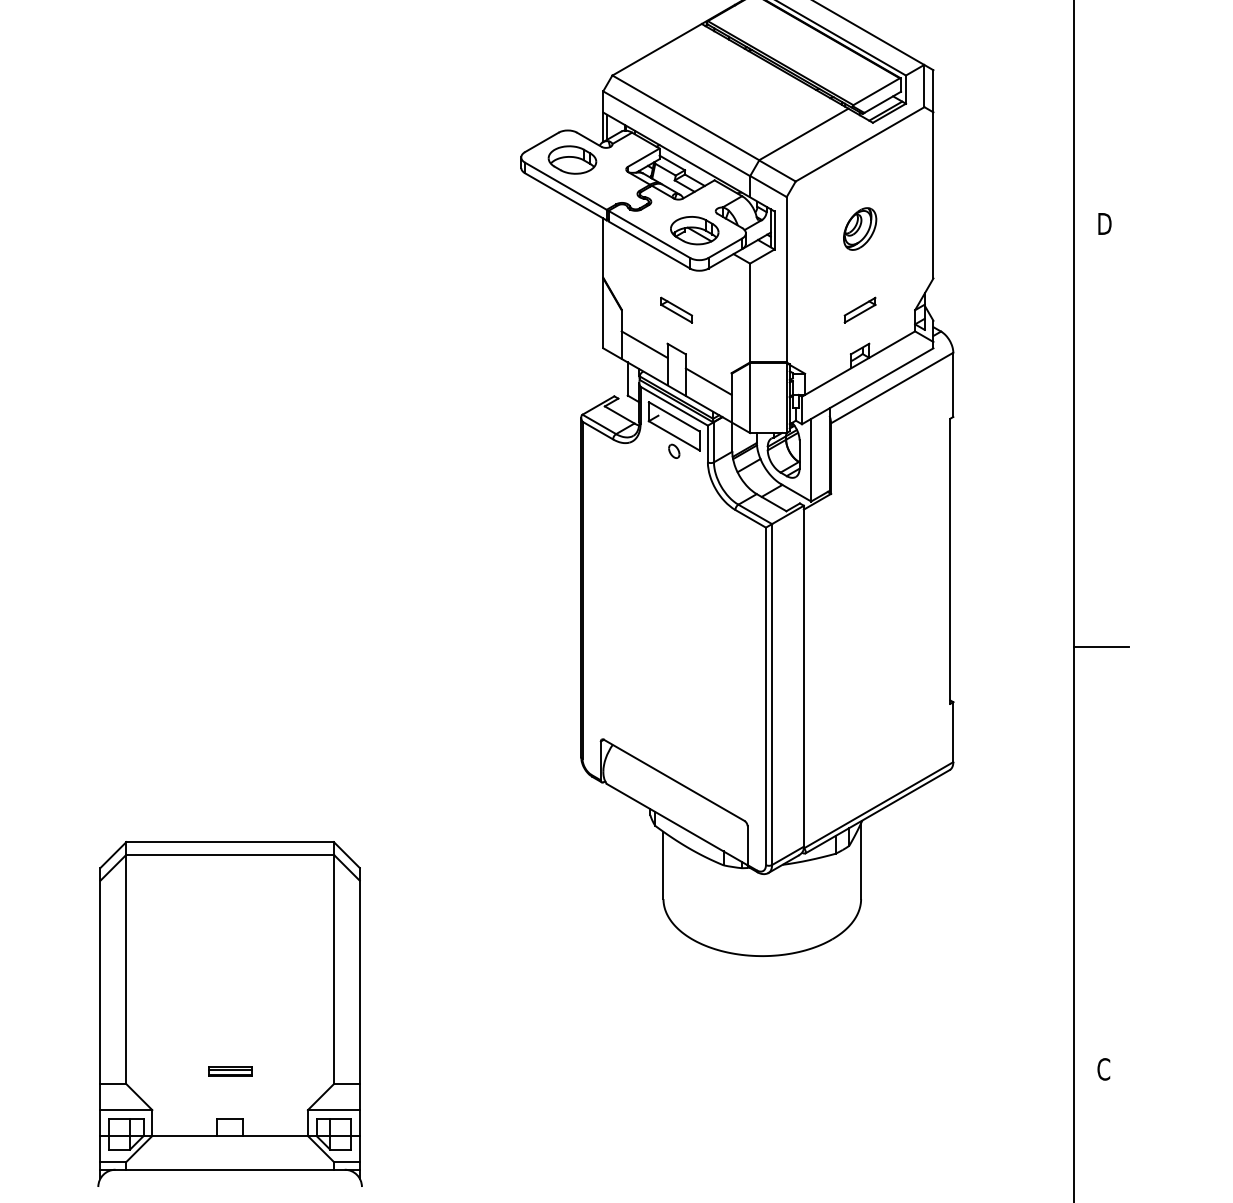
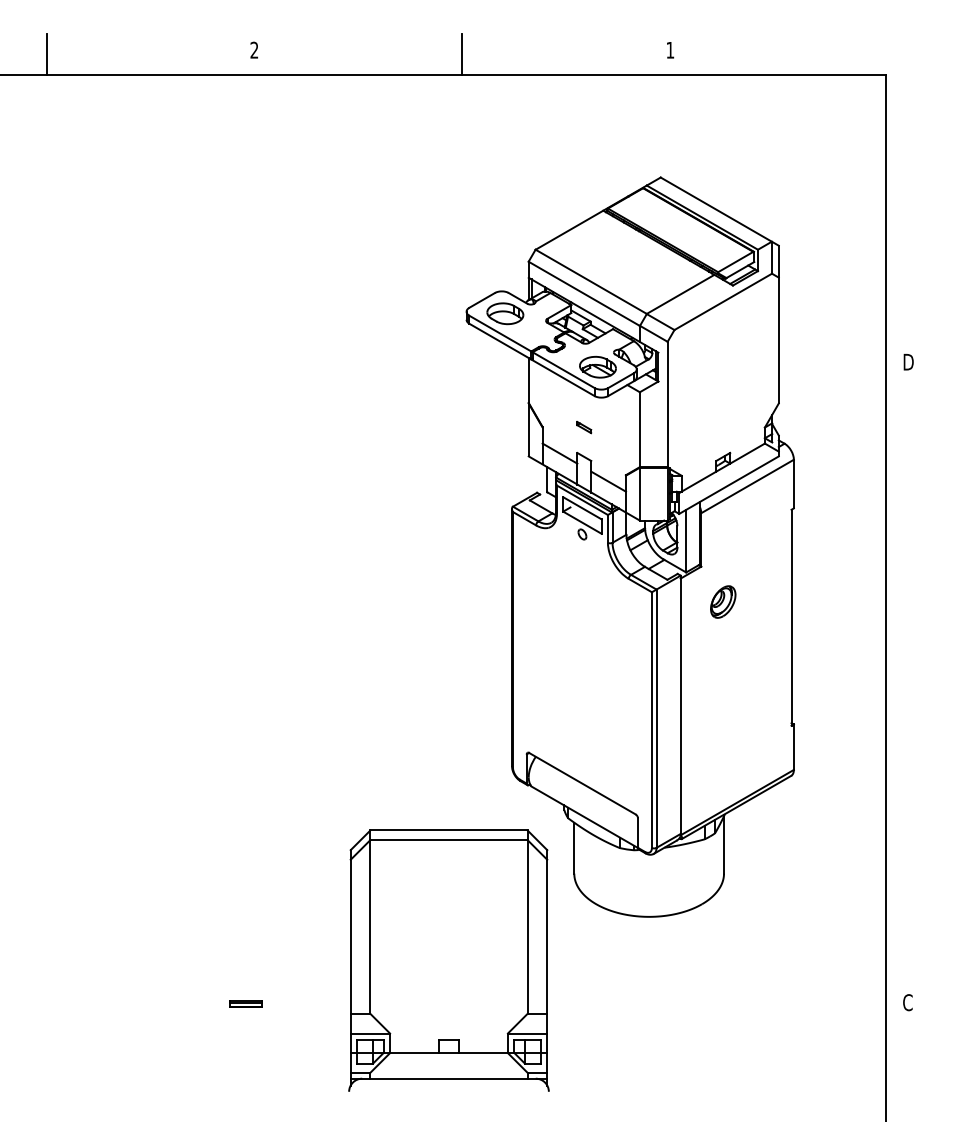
part: (860, 228) -> (723, 601), moved
part: (675, 310) -> (583, 427), size x0.6
part: (859, 310) -> (722, 427), removed
line: (1101, 646) -> (906, 682), removed
part: (229, 1013) -> (448, 960), moved

